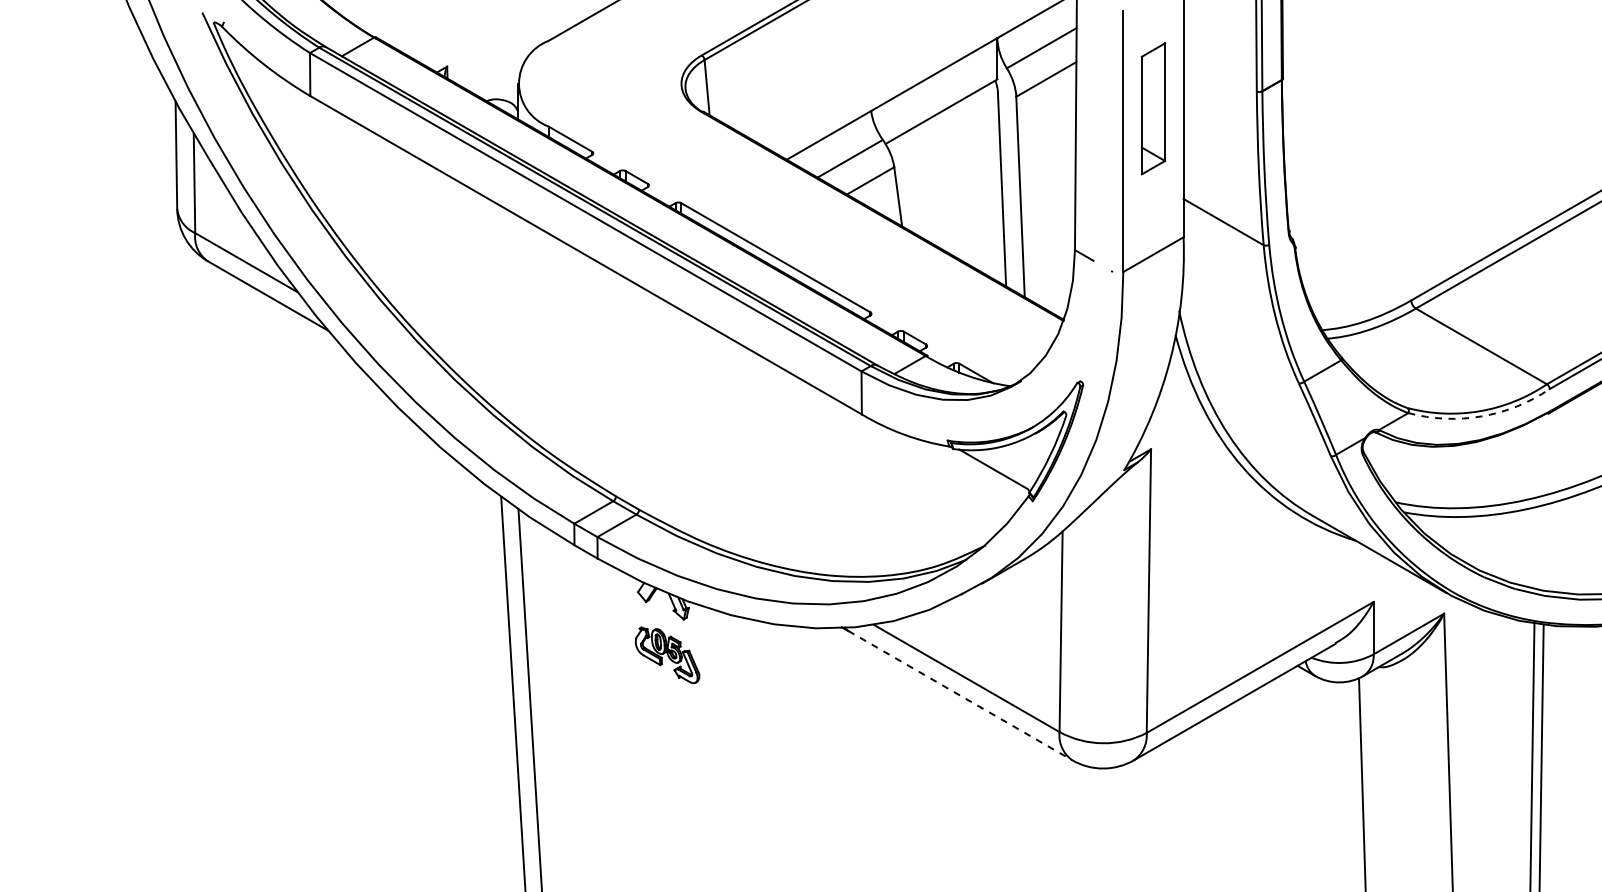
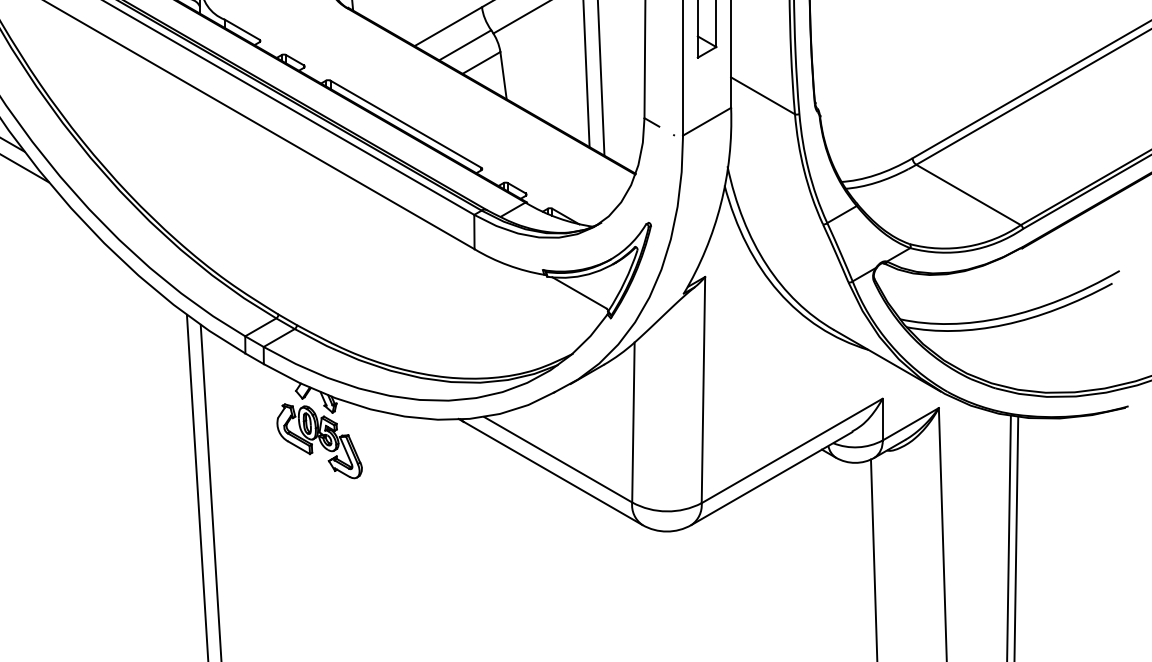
arc: (1481, 416) -> (968, 250), dashed -> solid
part: (667, 655) -> (319, 441), size x1.67
line: (960, 695) -> (553, 473), dashed -> solid

